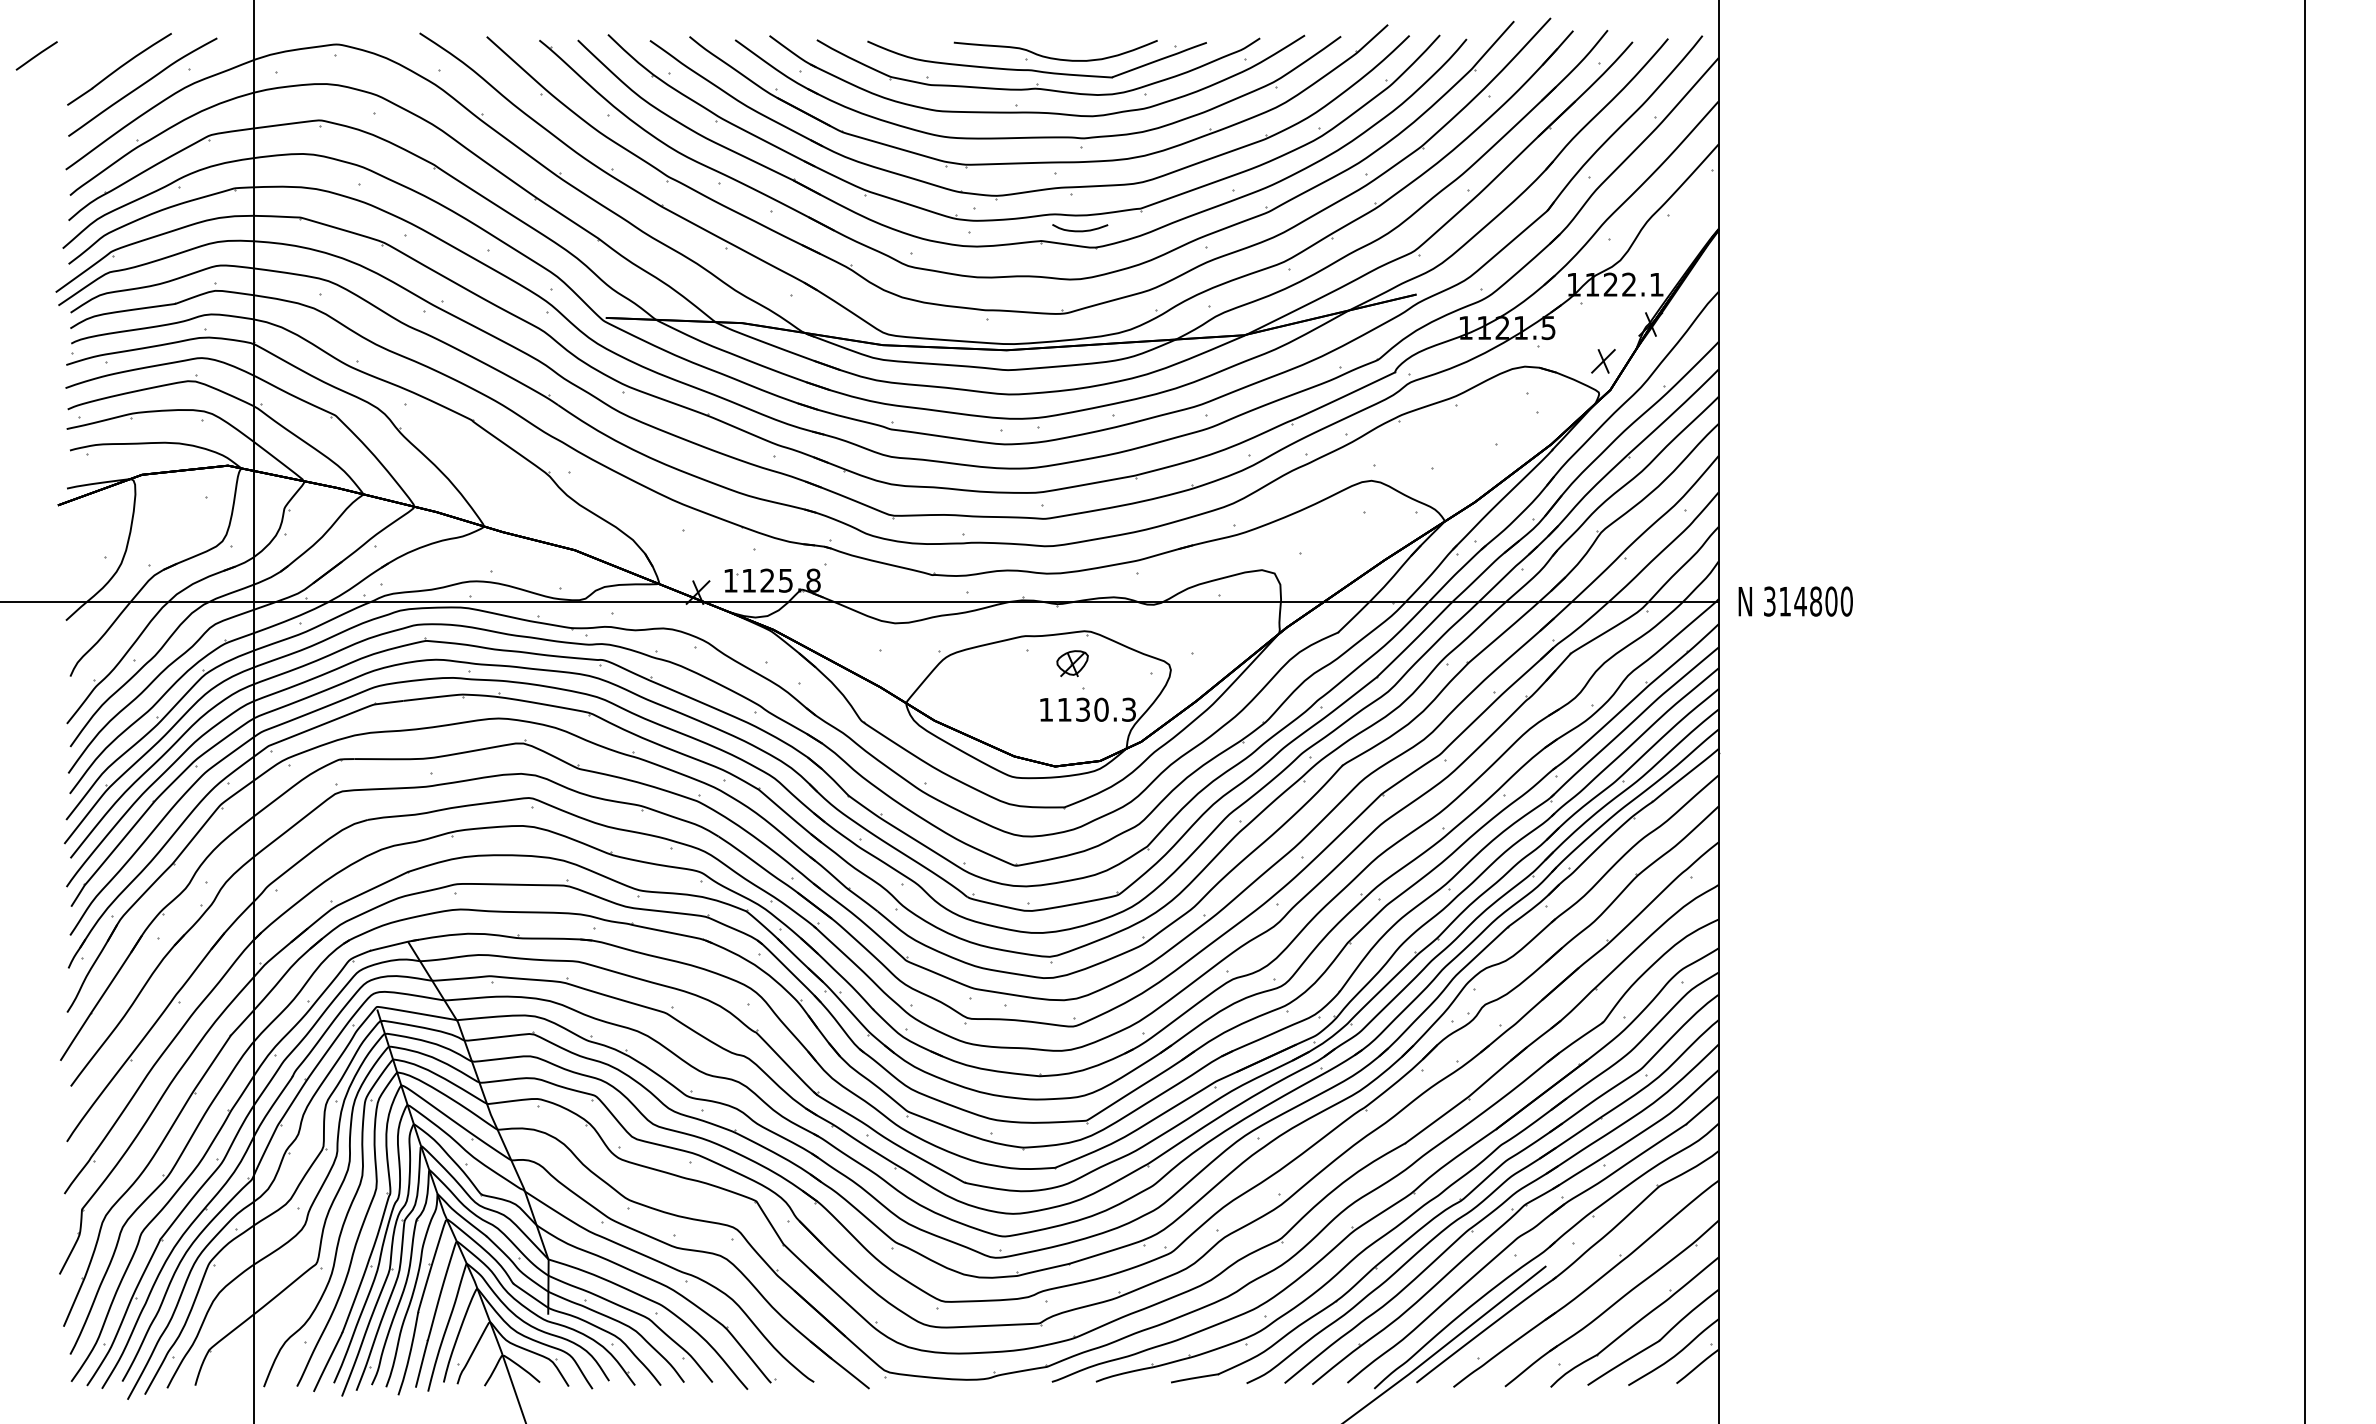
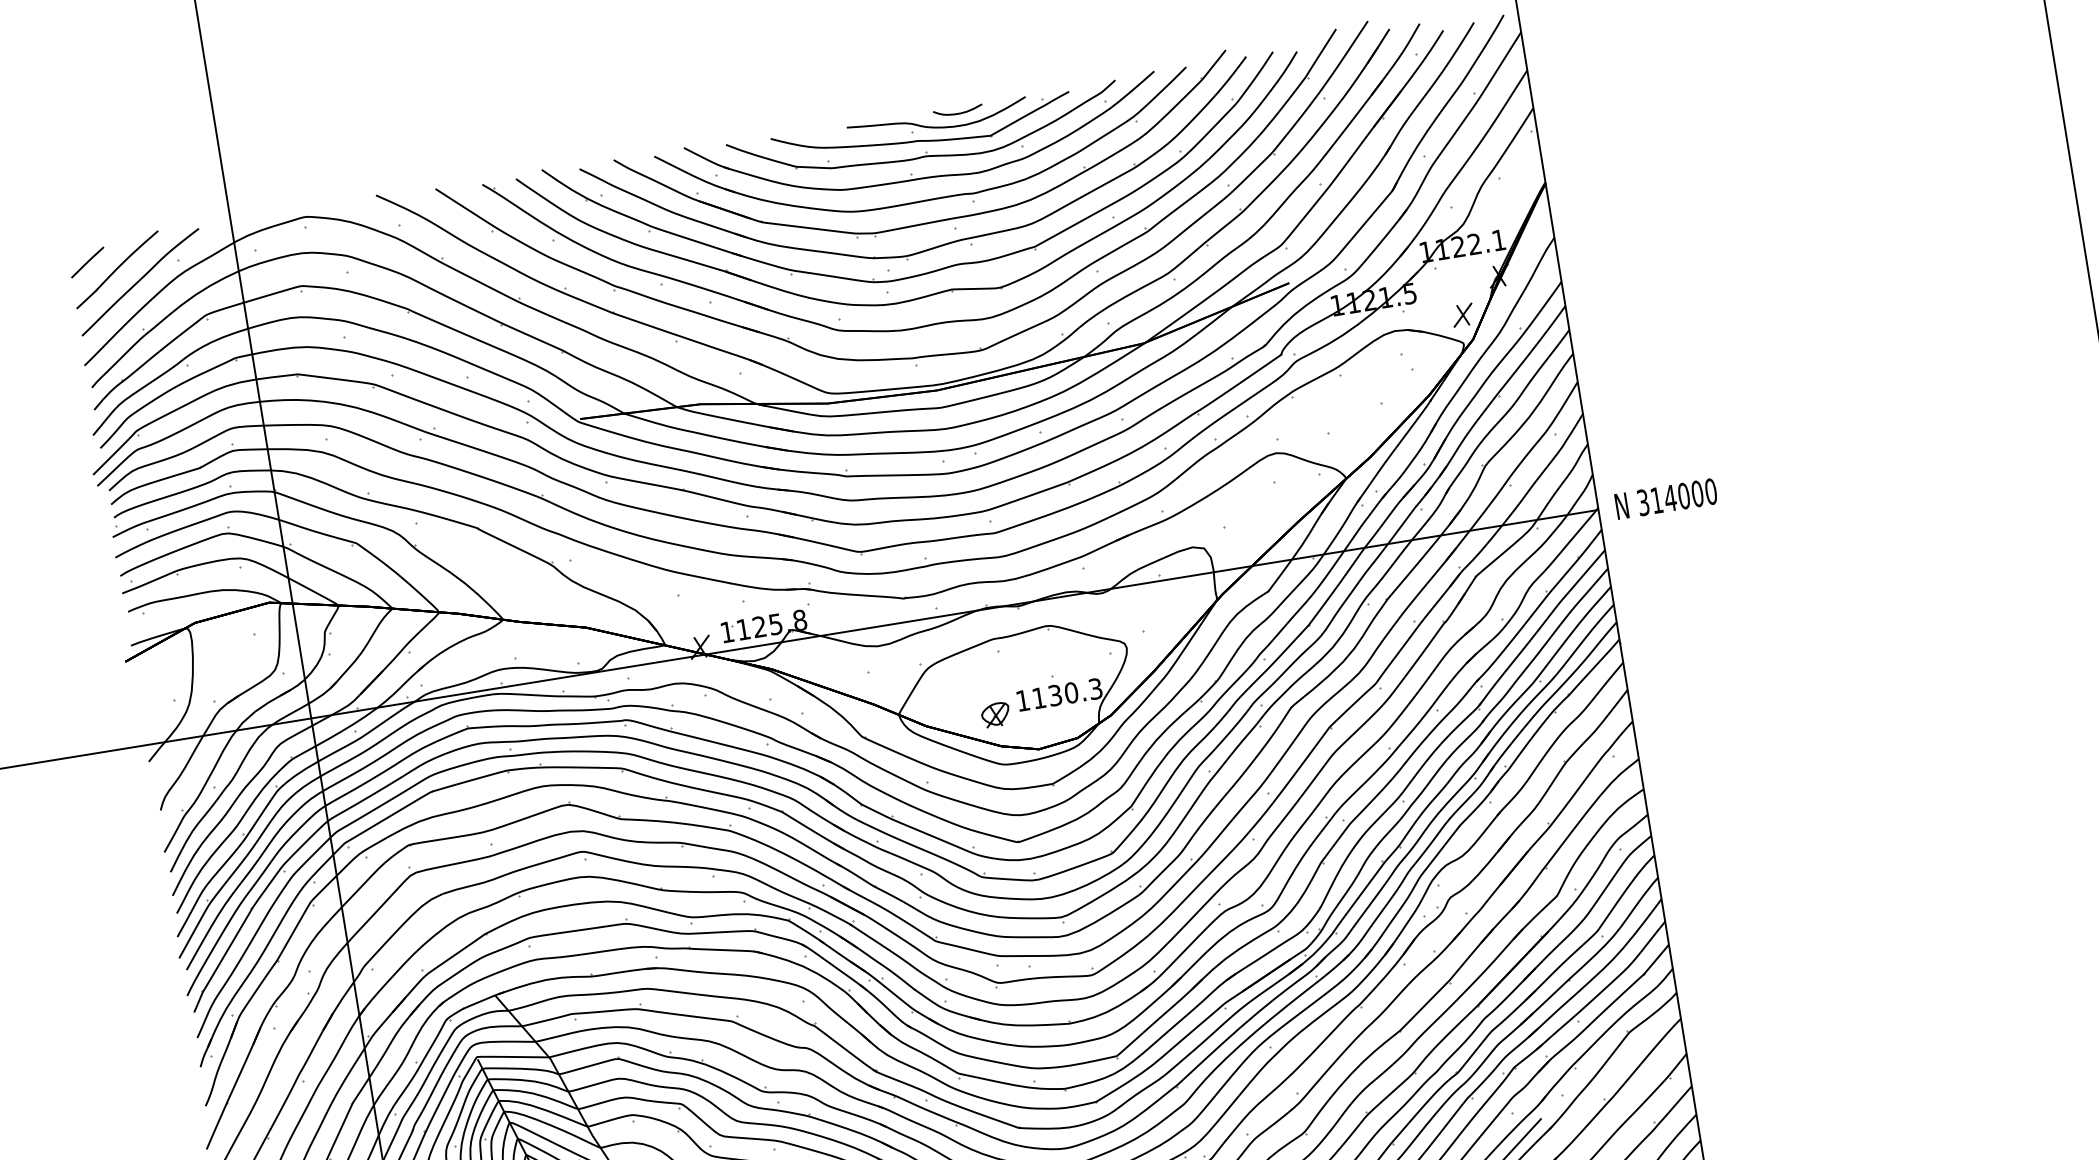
line: (36, 55) -> (87, 262), moved
curve: (1080, 230) -> (958, 113), moved
text: (1816, 601) -> (1684, 495), 314800 -> 314000
part: (1072, 663) -> (995, 714), moved

